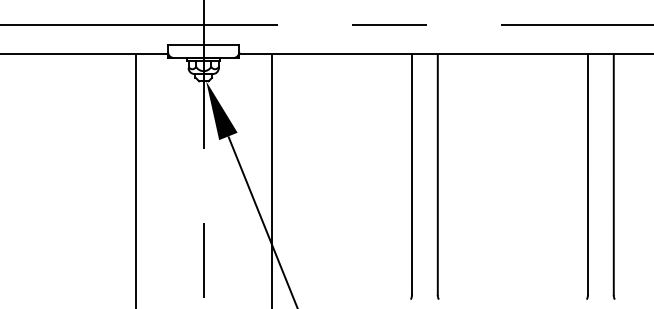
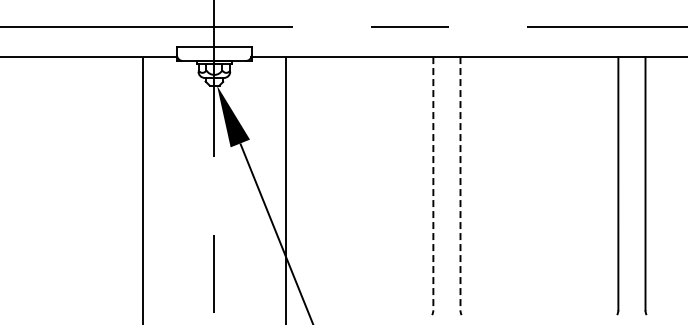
line: (412, 174) -> (433, 183), solid -> dashed
line: (437, 174) -> (460, 183), solid -> dashed

